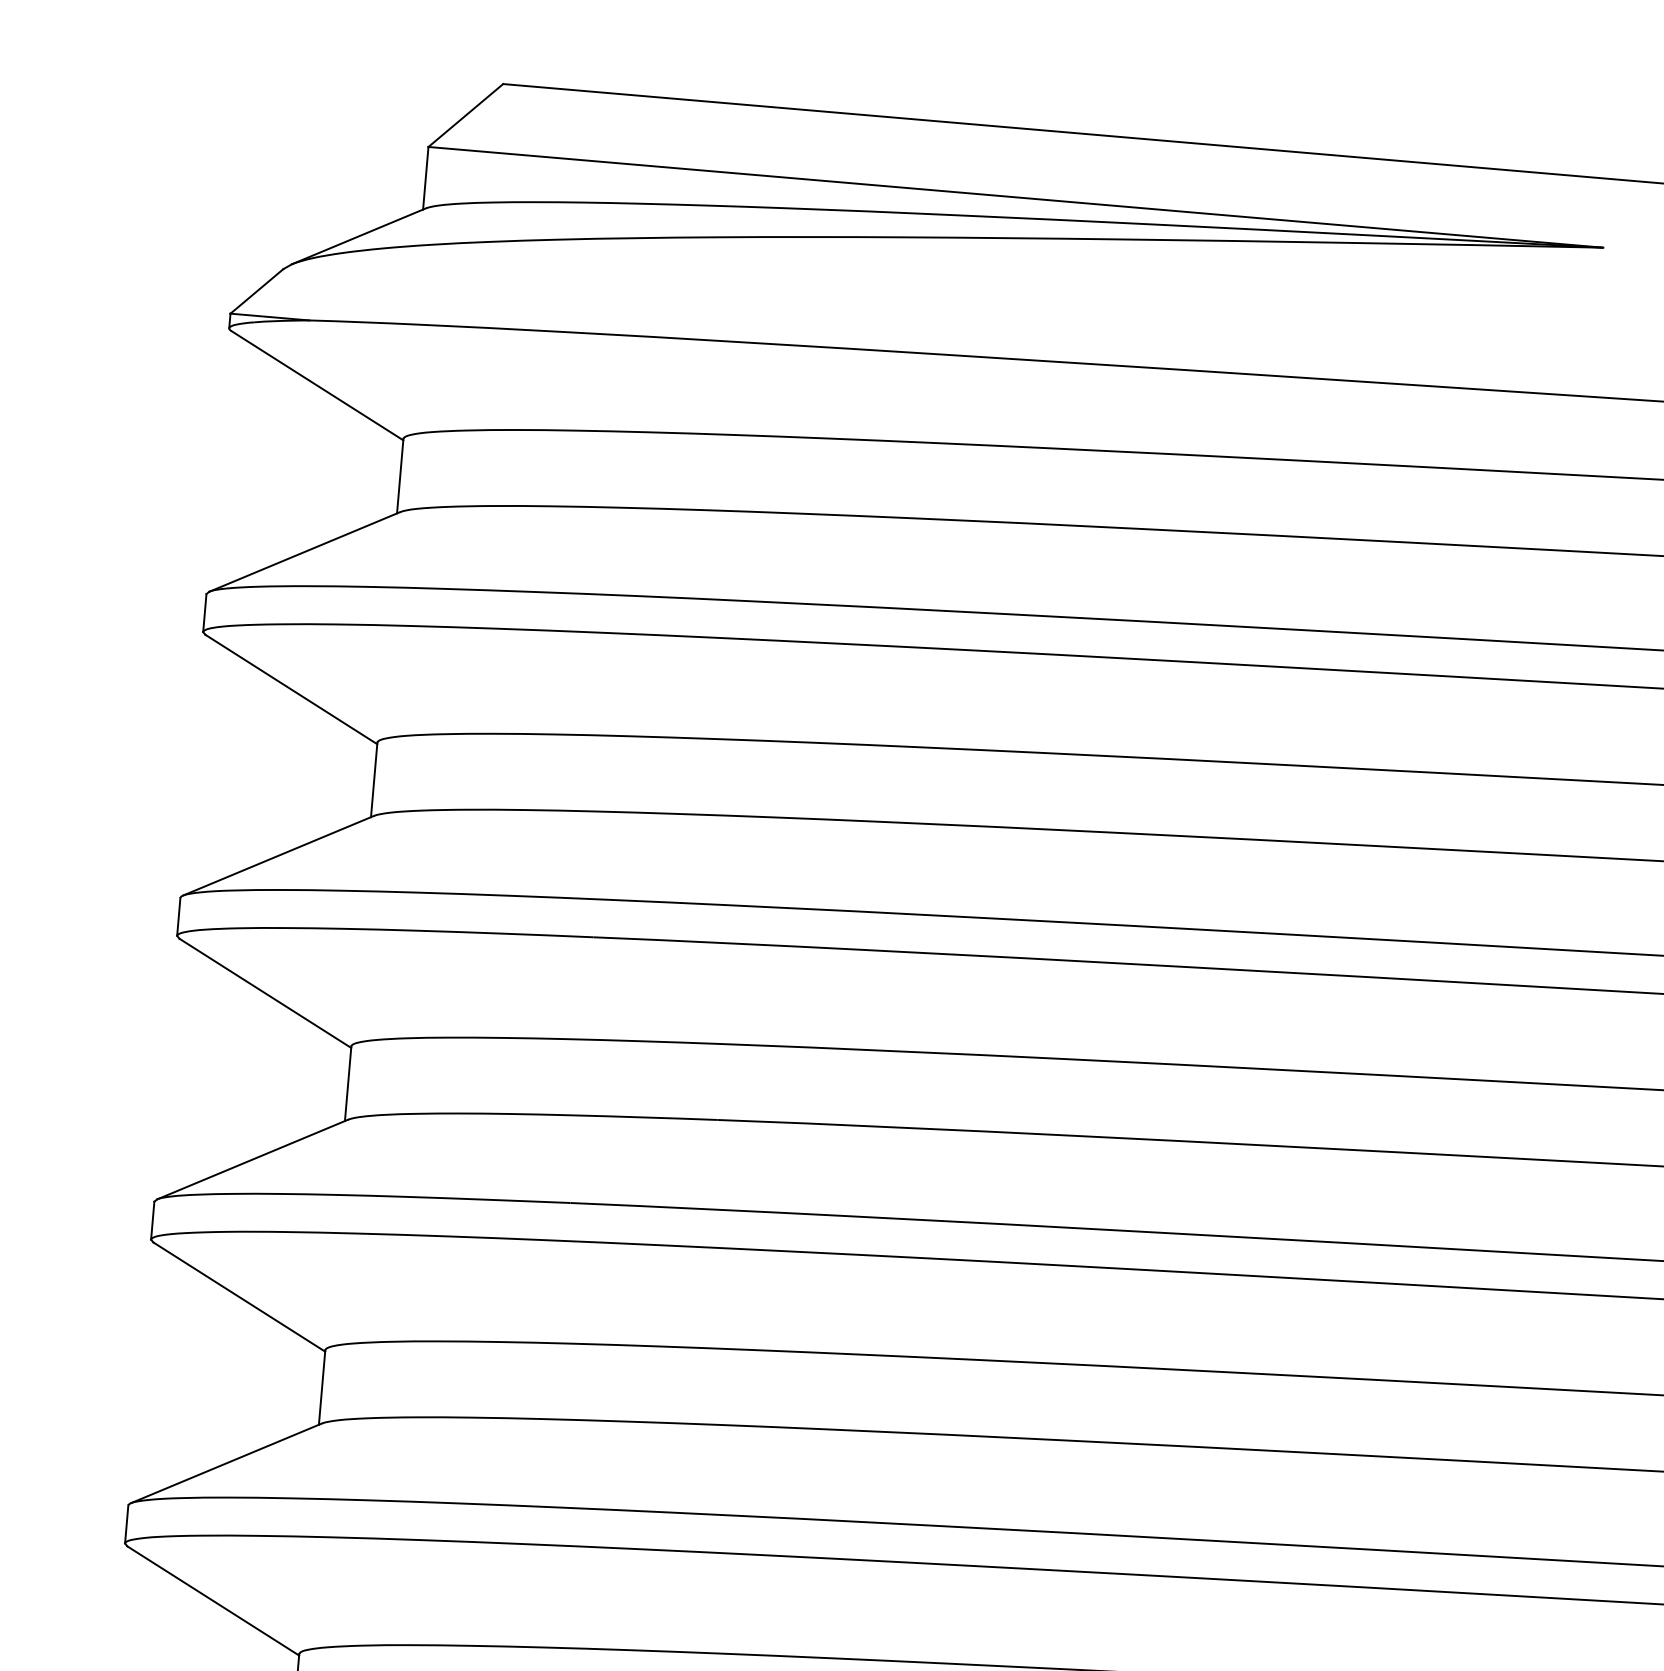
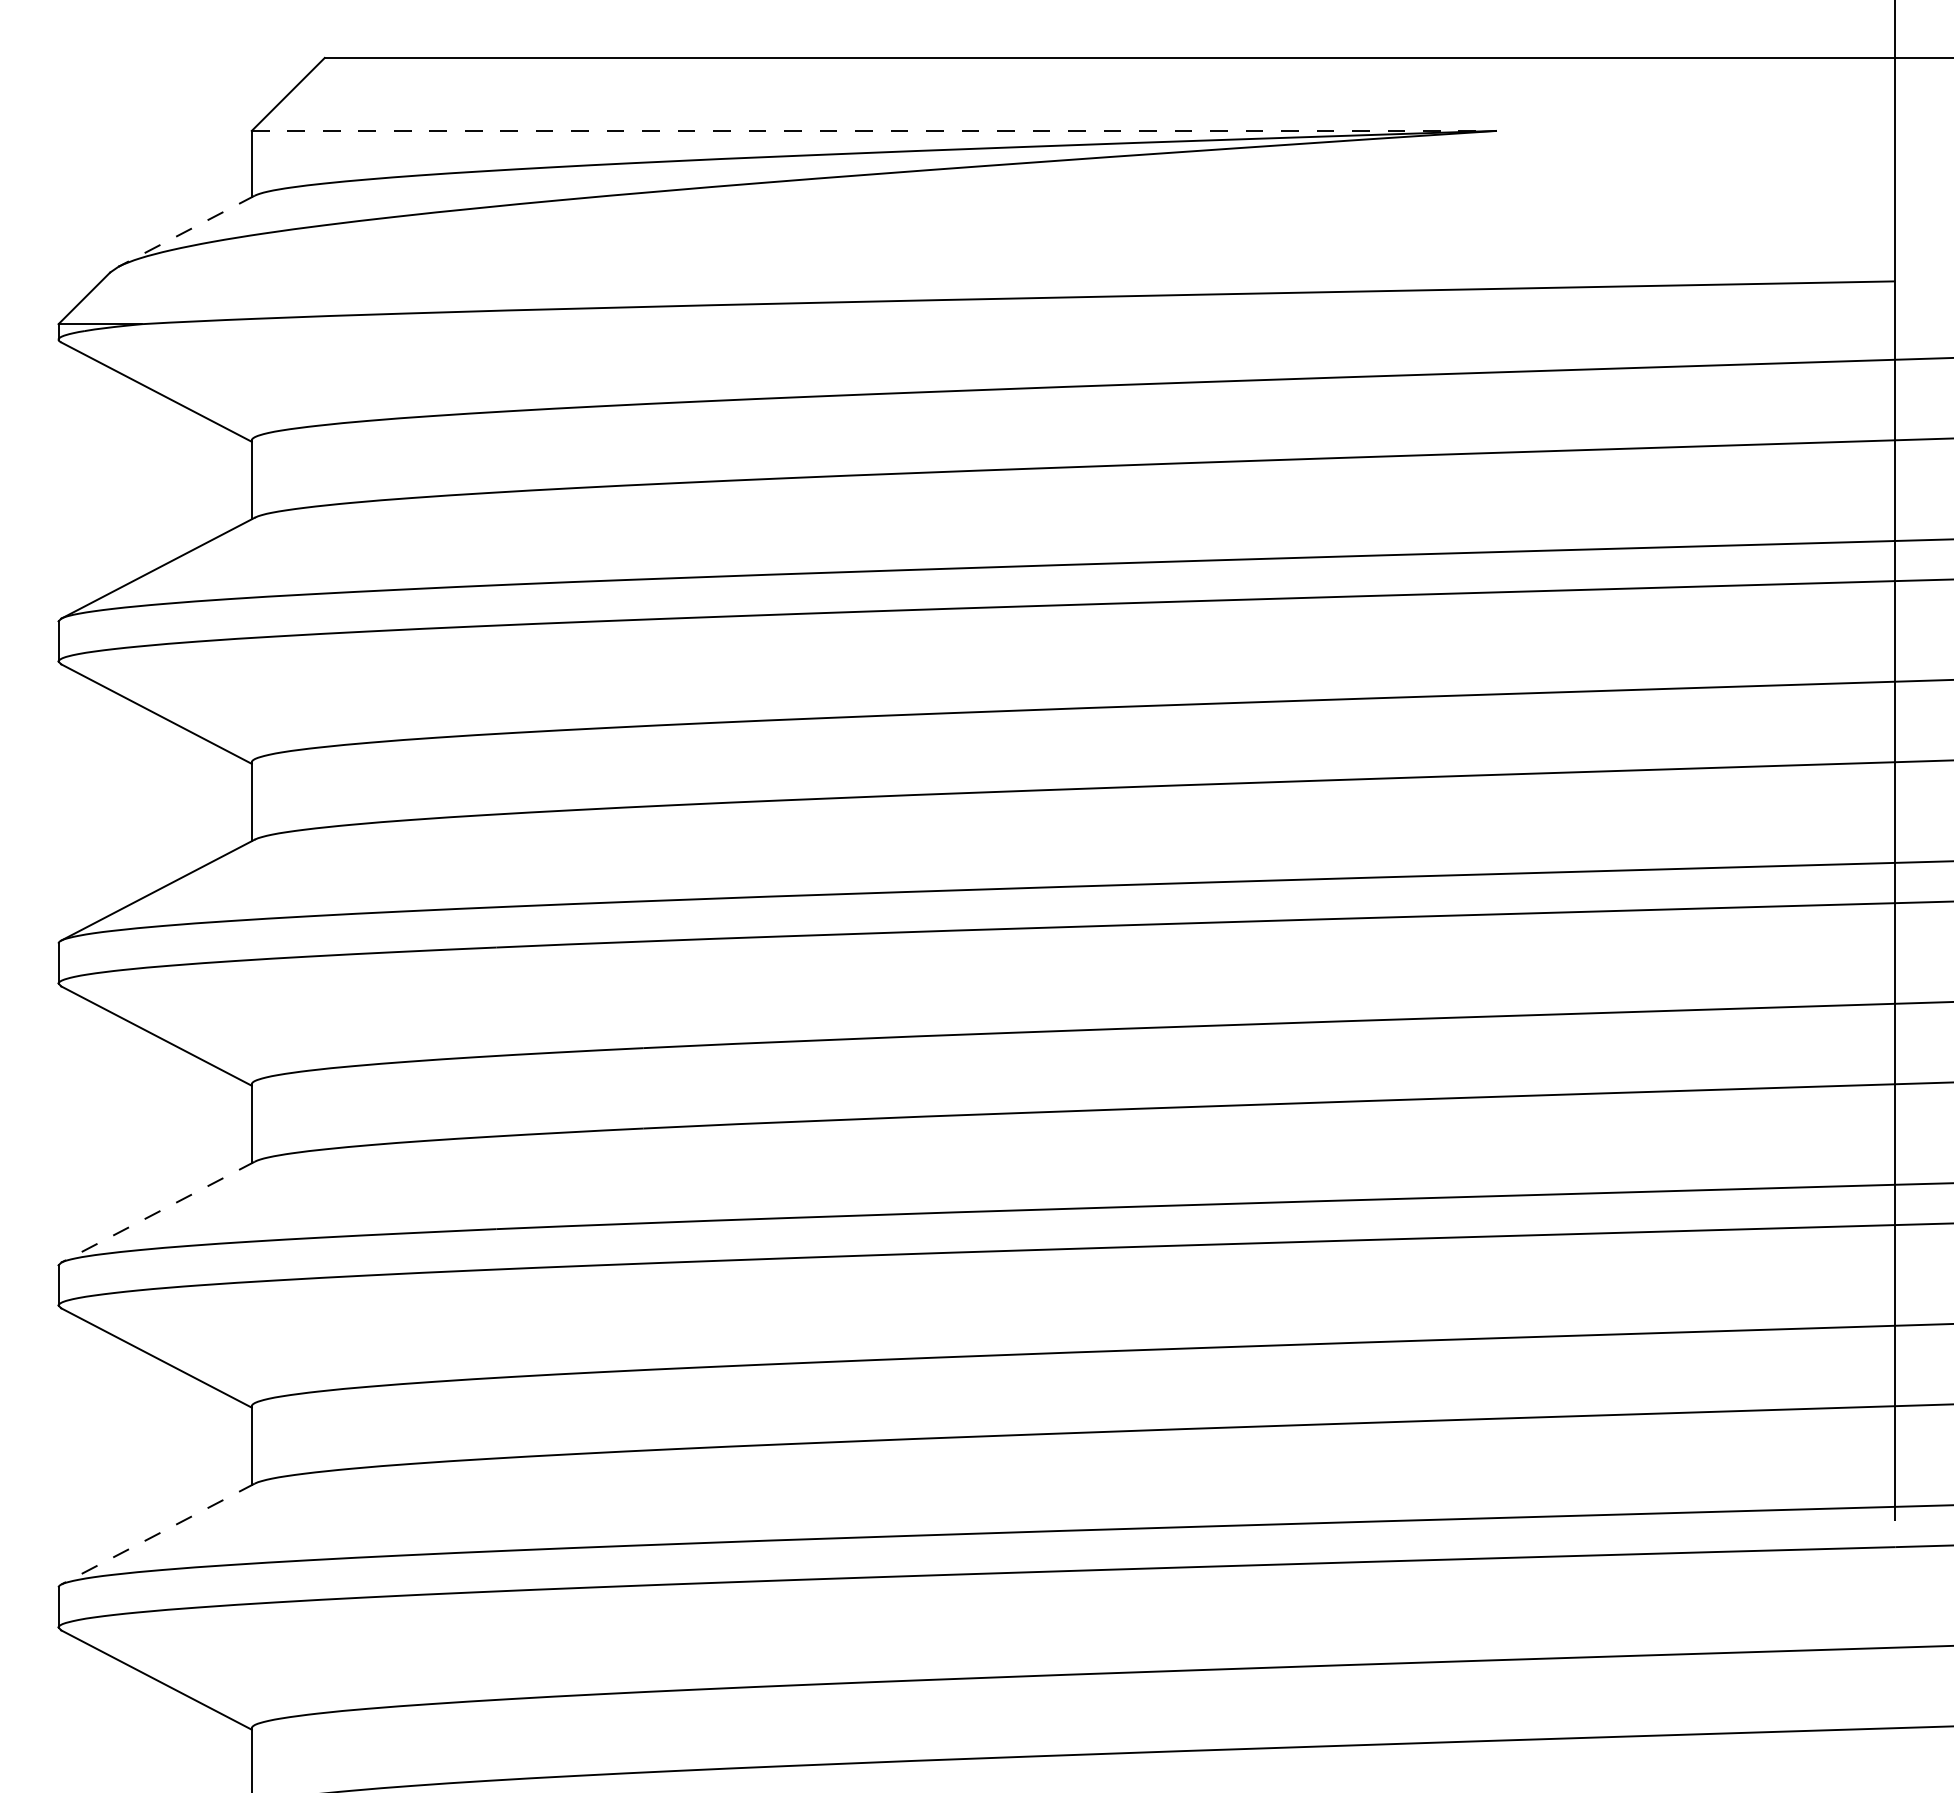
line: (1016, 196) -> (874, 130), solid -> dashed
line: (358, 236) -> (186, 231), solid -> dashed
line: (251, 1159) -> (157, 1212), solid -> dashed
line: (225, 1463) -> (157, 1534), solid -> dashed

